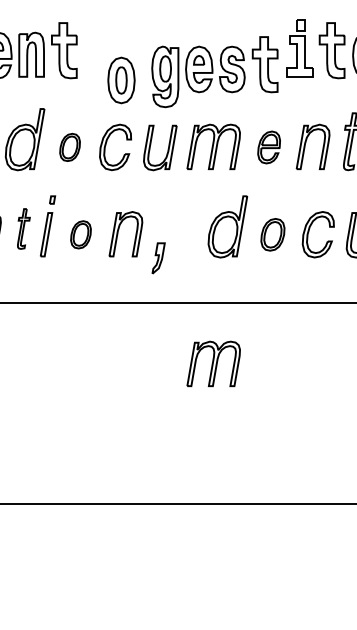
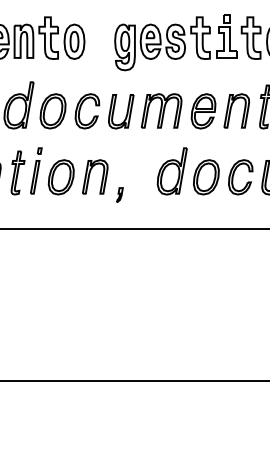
part: (214, 72) -> (162, 44), moved
part: (121, 80) -> (74, 41), moved
part: (69, 147) -> (52, 111), size x1.67
part: (268, 147) -> (203, 111), size x1.43
part: (23, 228) -> (17, 172), size x1.43
part: (80, 234) -> (60, 177), size x1.67
part: (272, 234) -> (206, 177), size x1.43
part: (158, 258) -> (119, 195), size x0.62
part: (213, 363) -> (161, 274), removed

